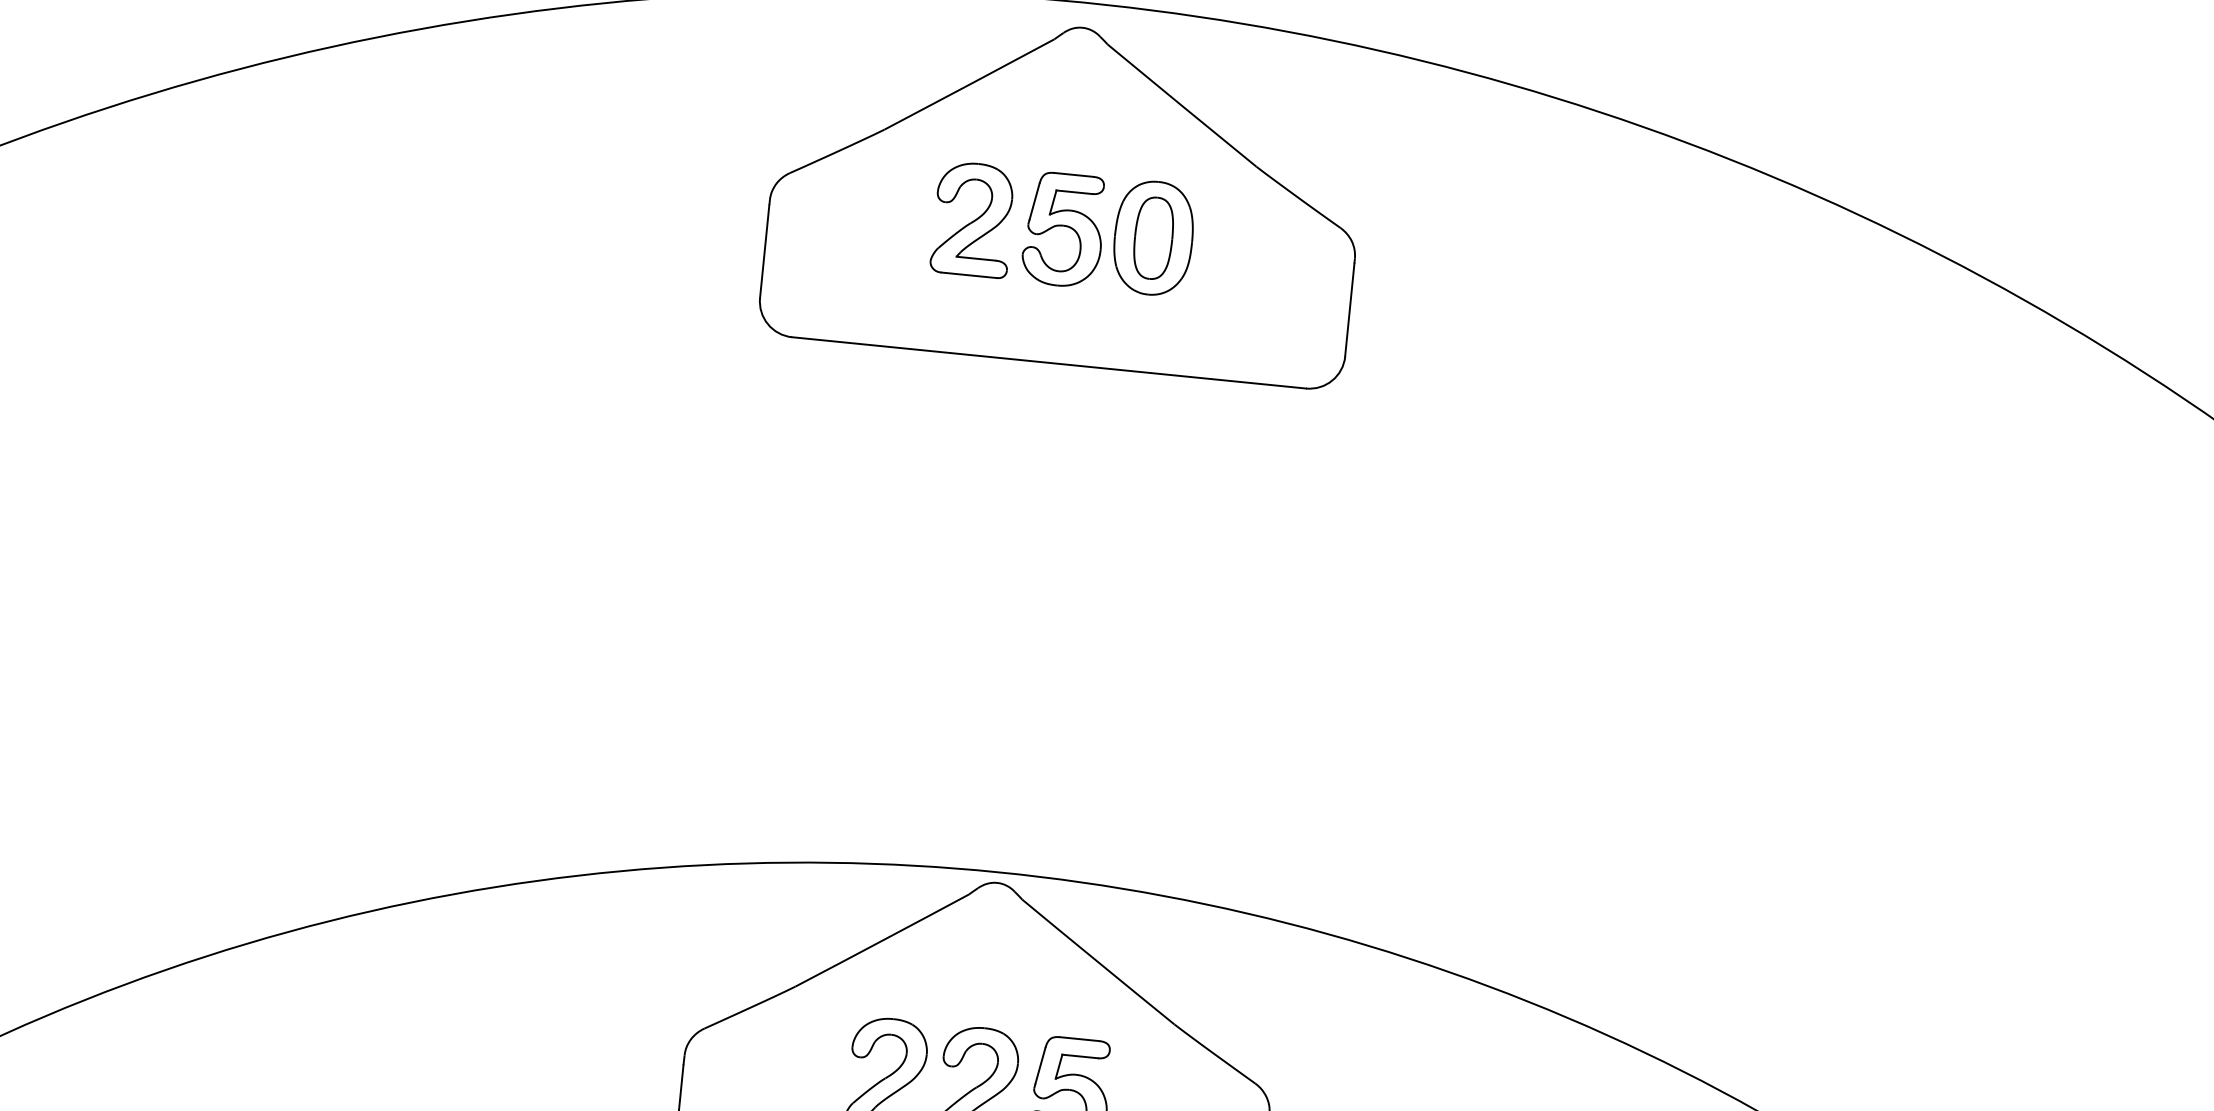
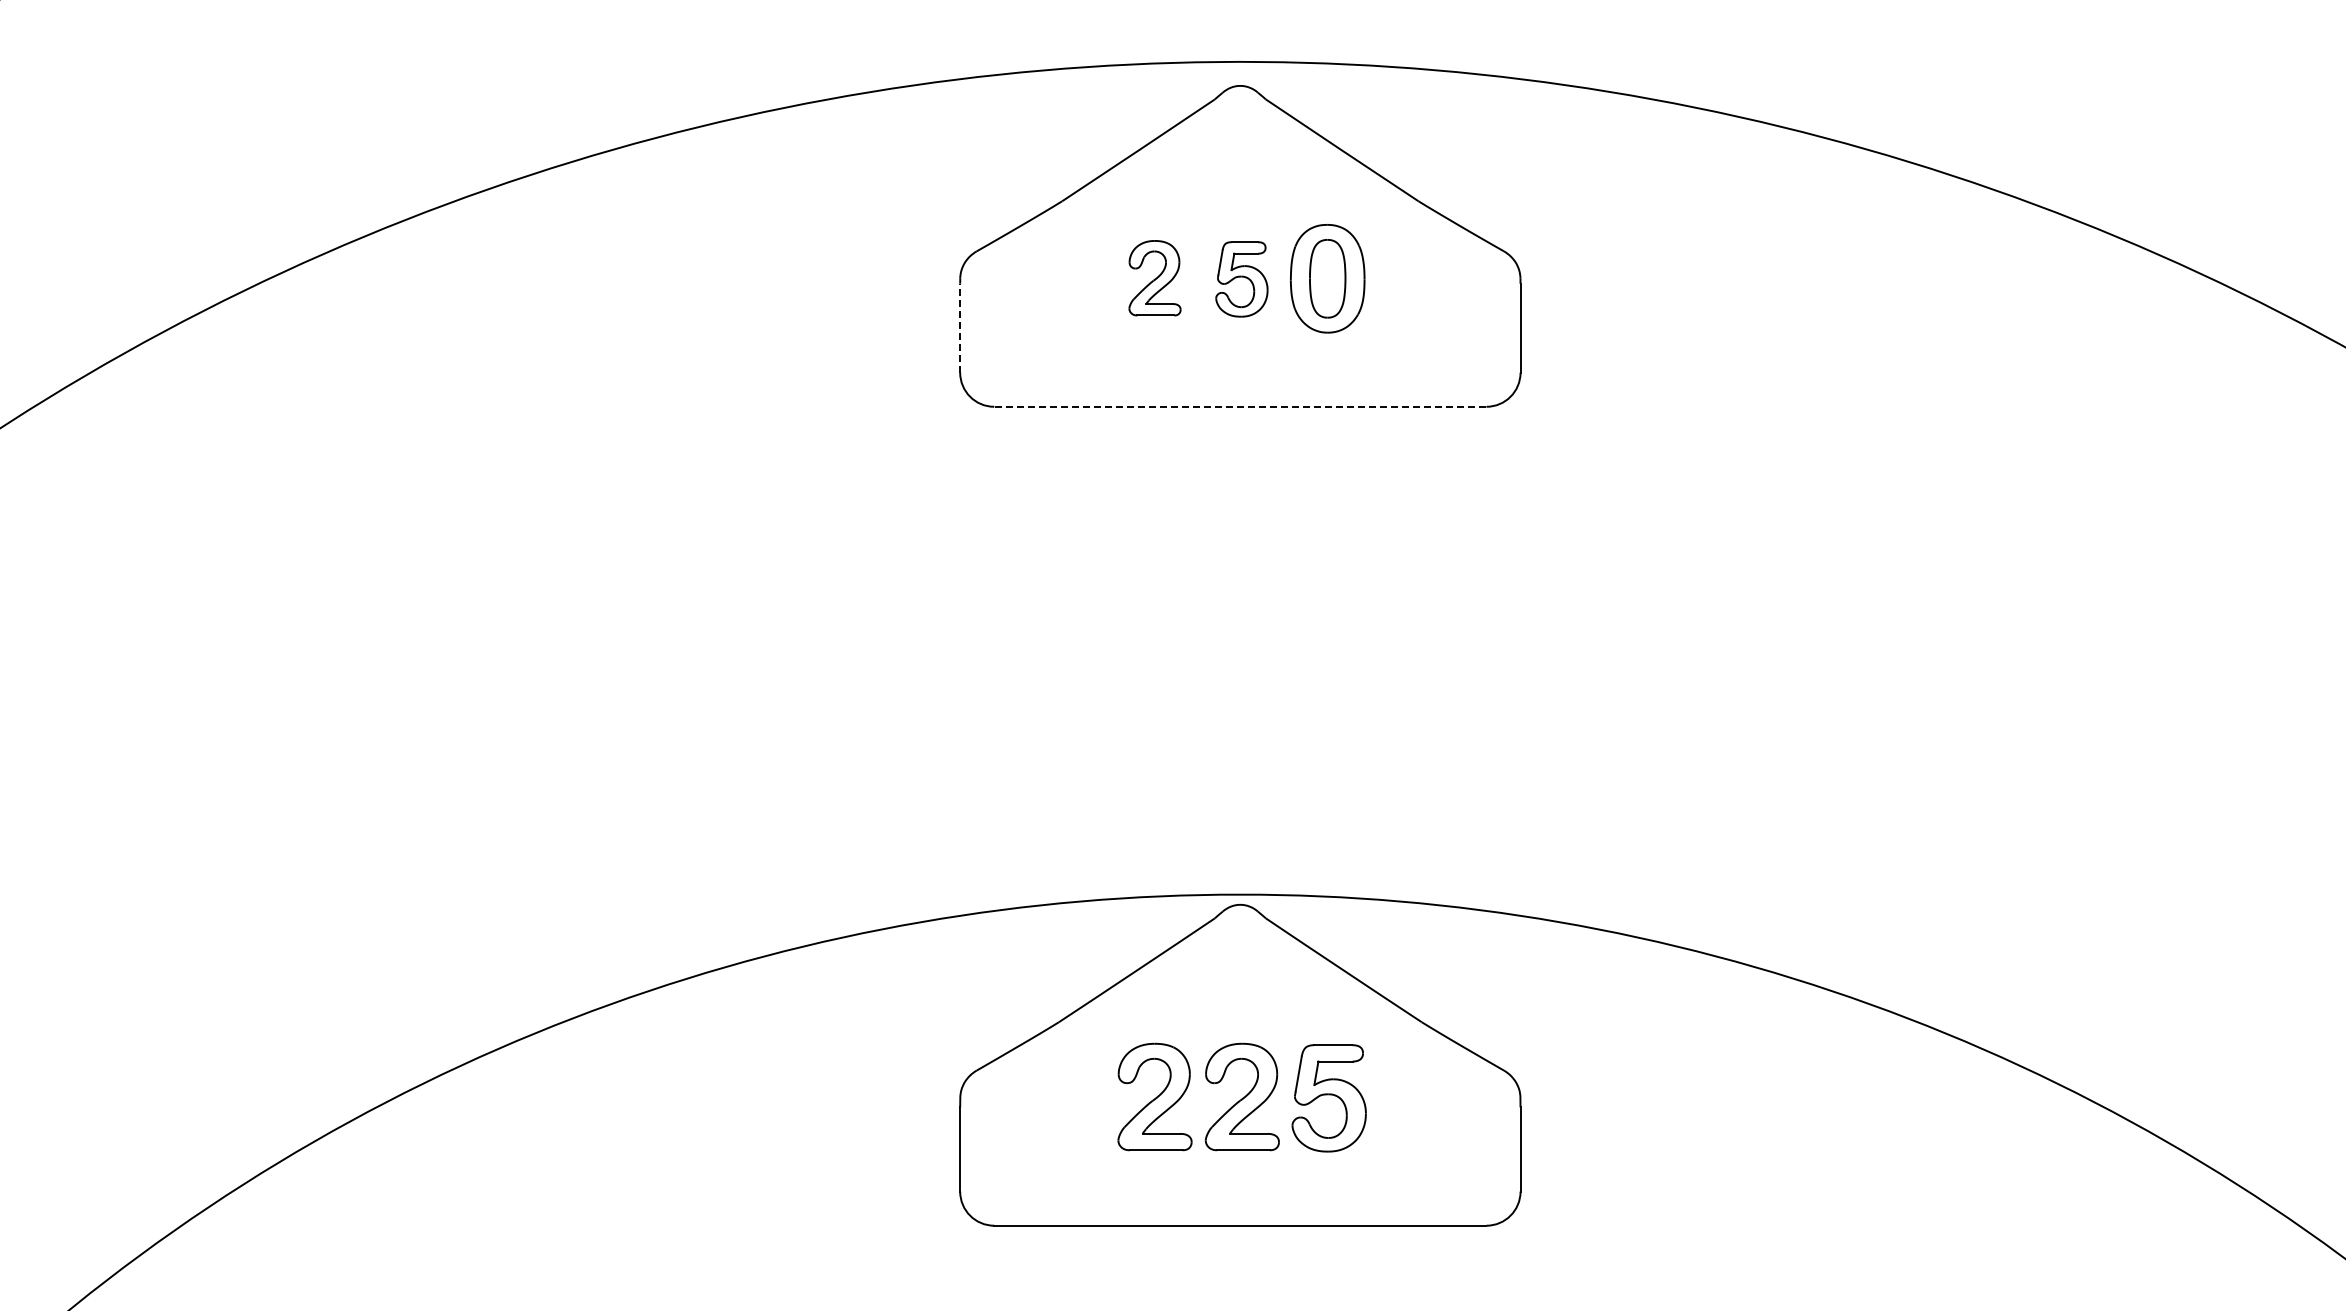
part: (972, 219) -> (1154, 278), size x0.7
part: (1063, 230) -> (1241, 279), size x0.7
line: (765, 250) -> (960, 327), solid -> dashed
line: (1048, 362) -> (1239, 406), solid -> dashed

